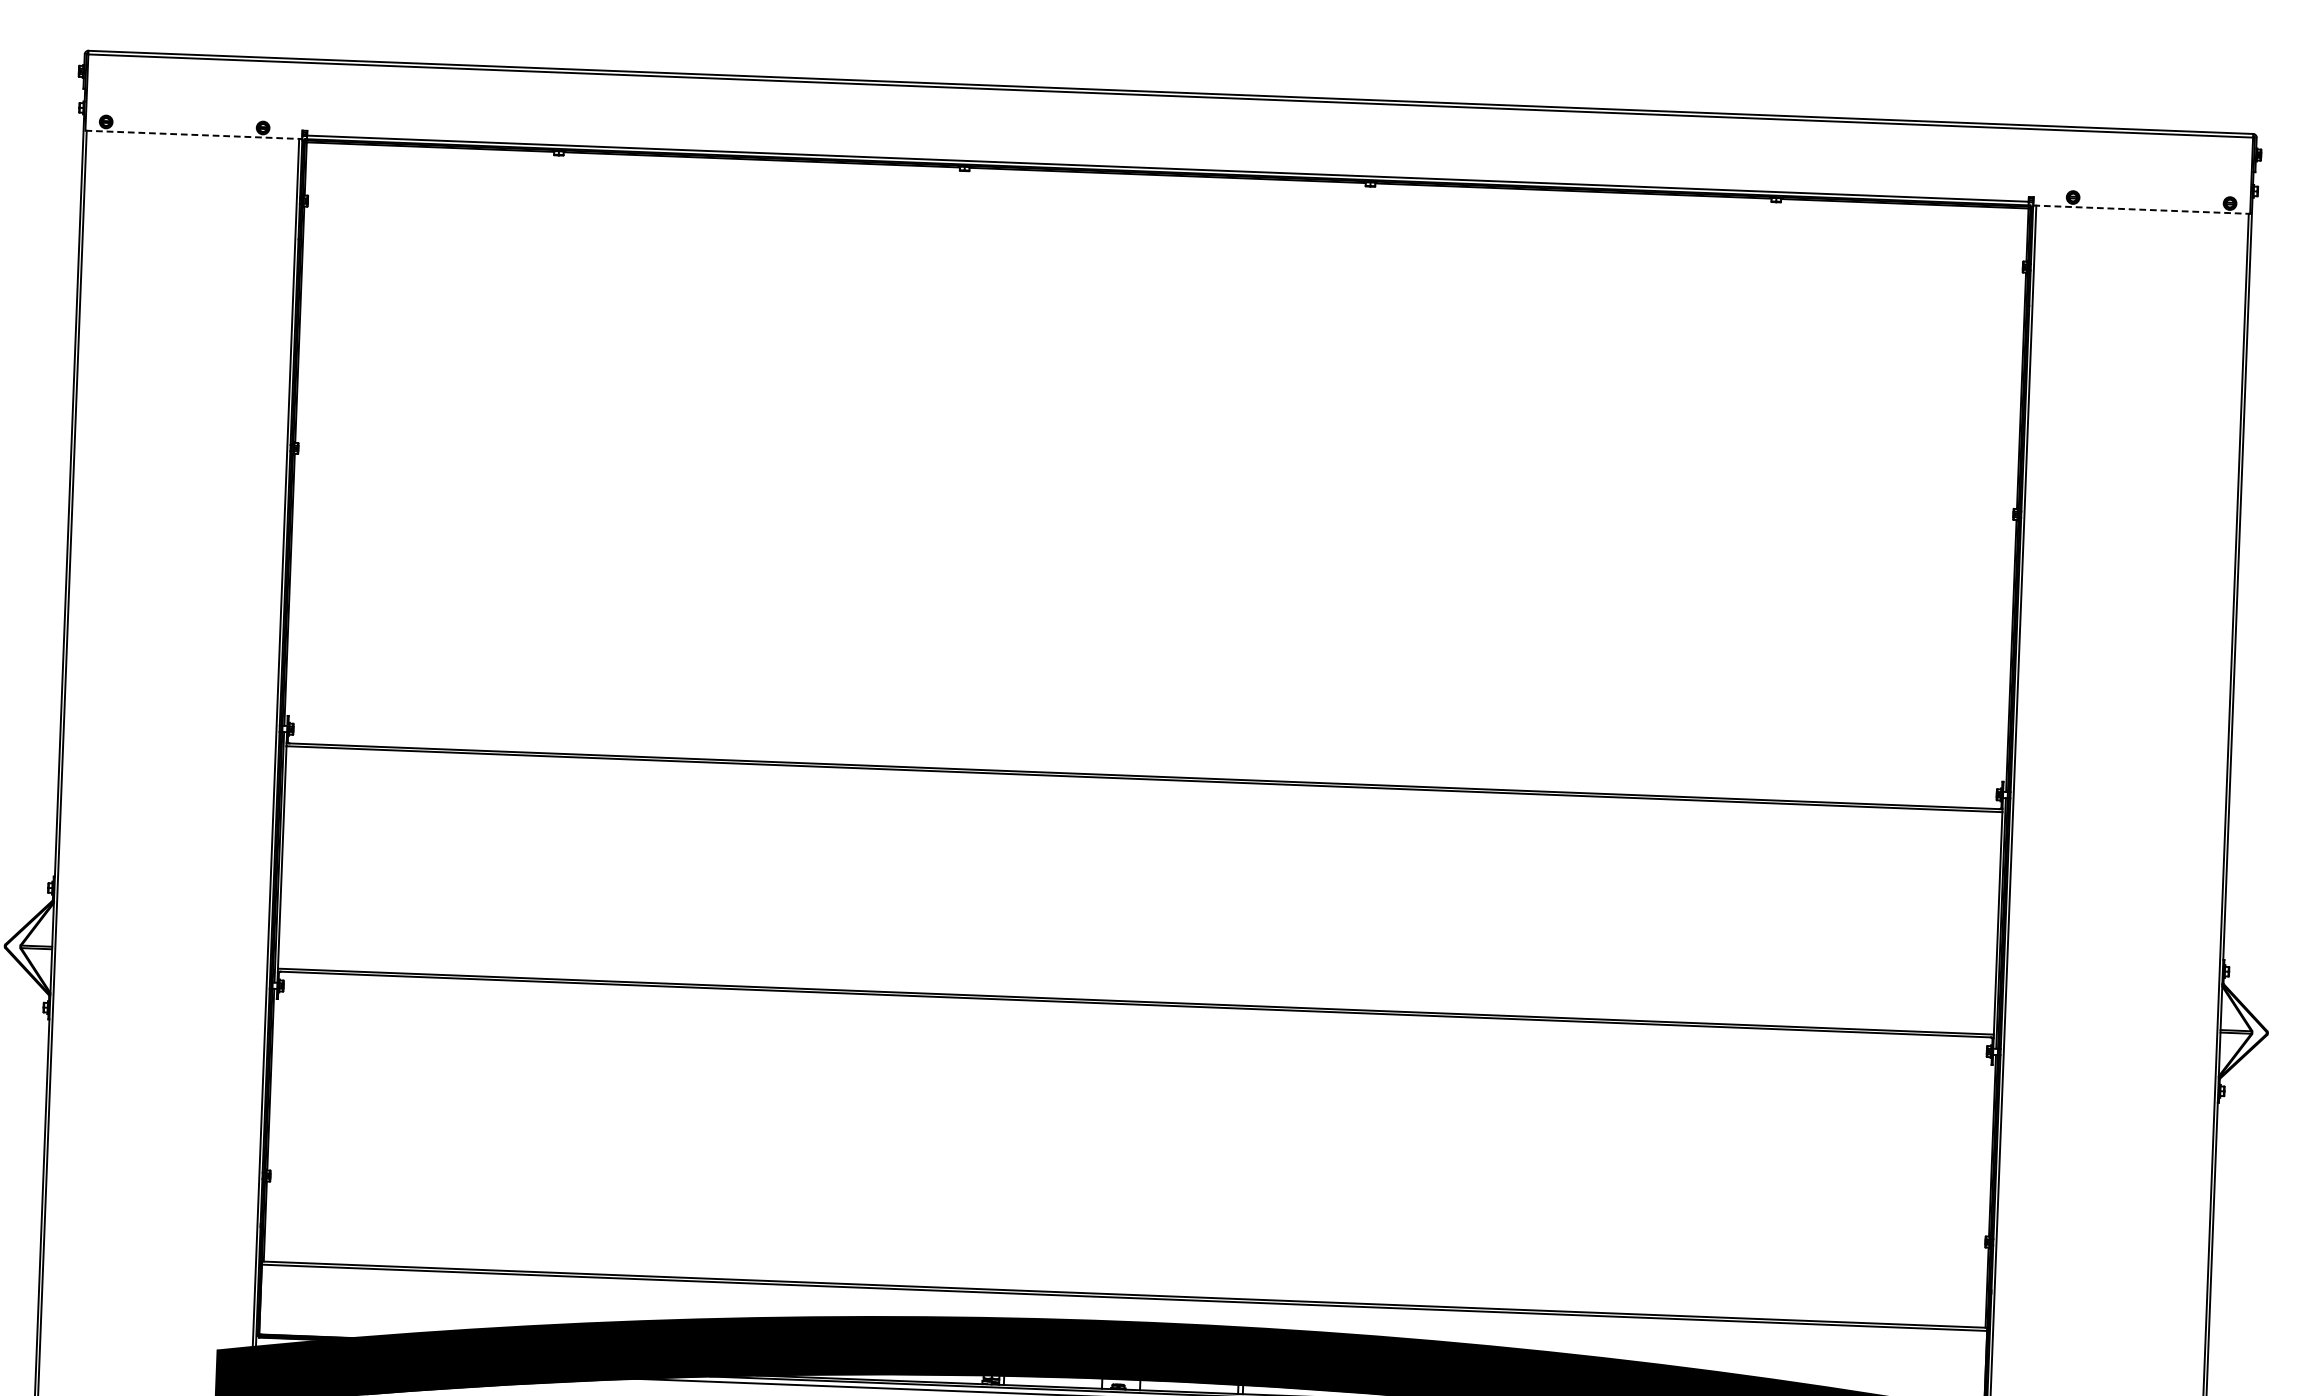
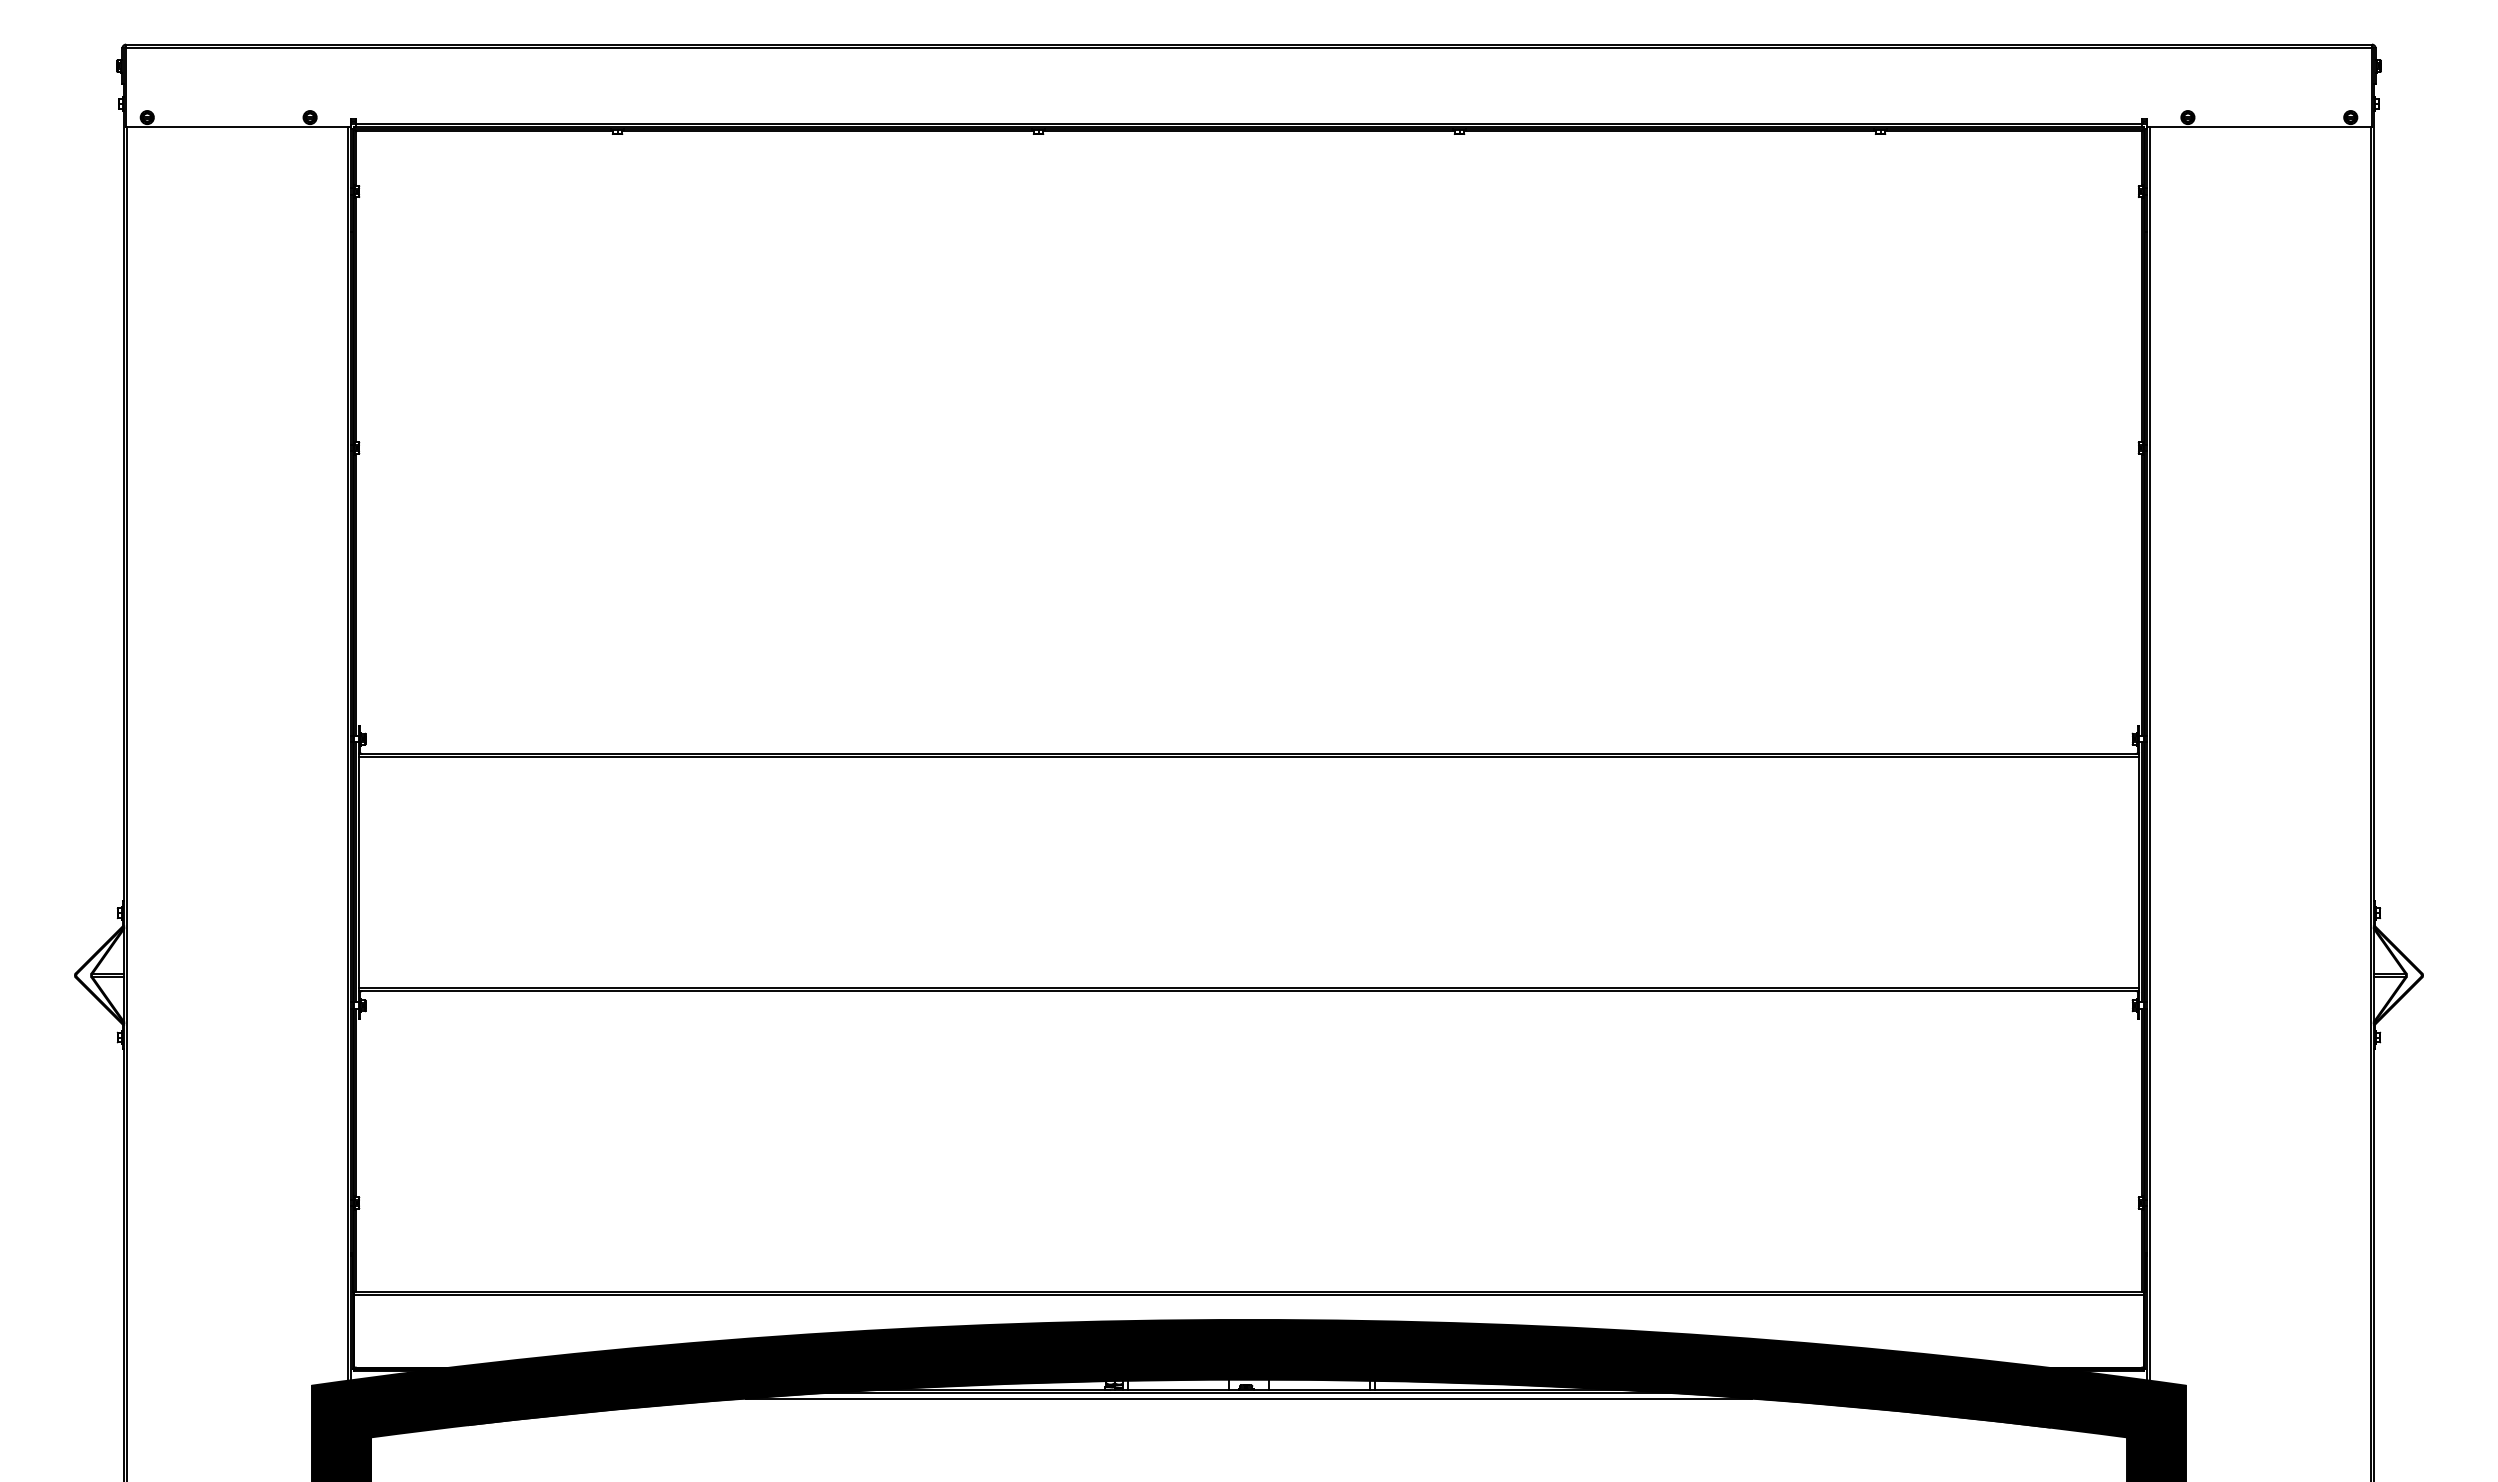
line: (194, 134) -> (239, 127), dashed -> solid
line: (2141, 209) -> (2259, 127), dashed -> solid

